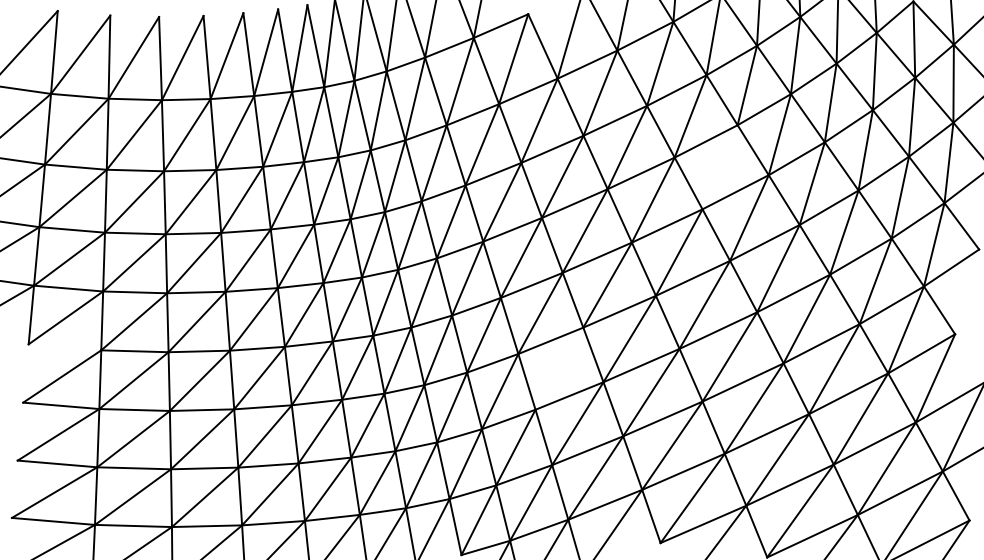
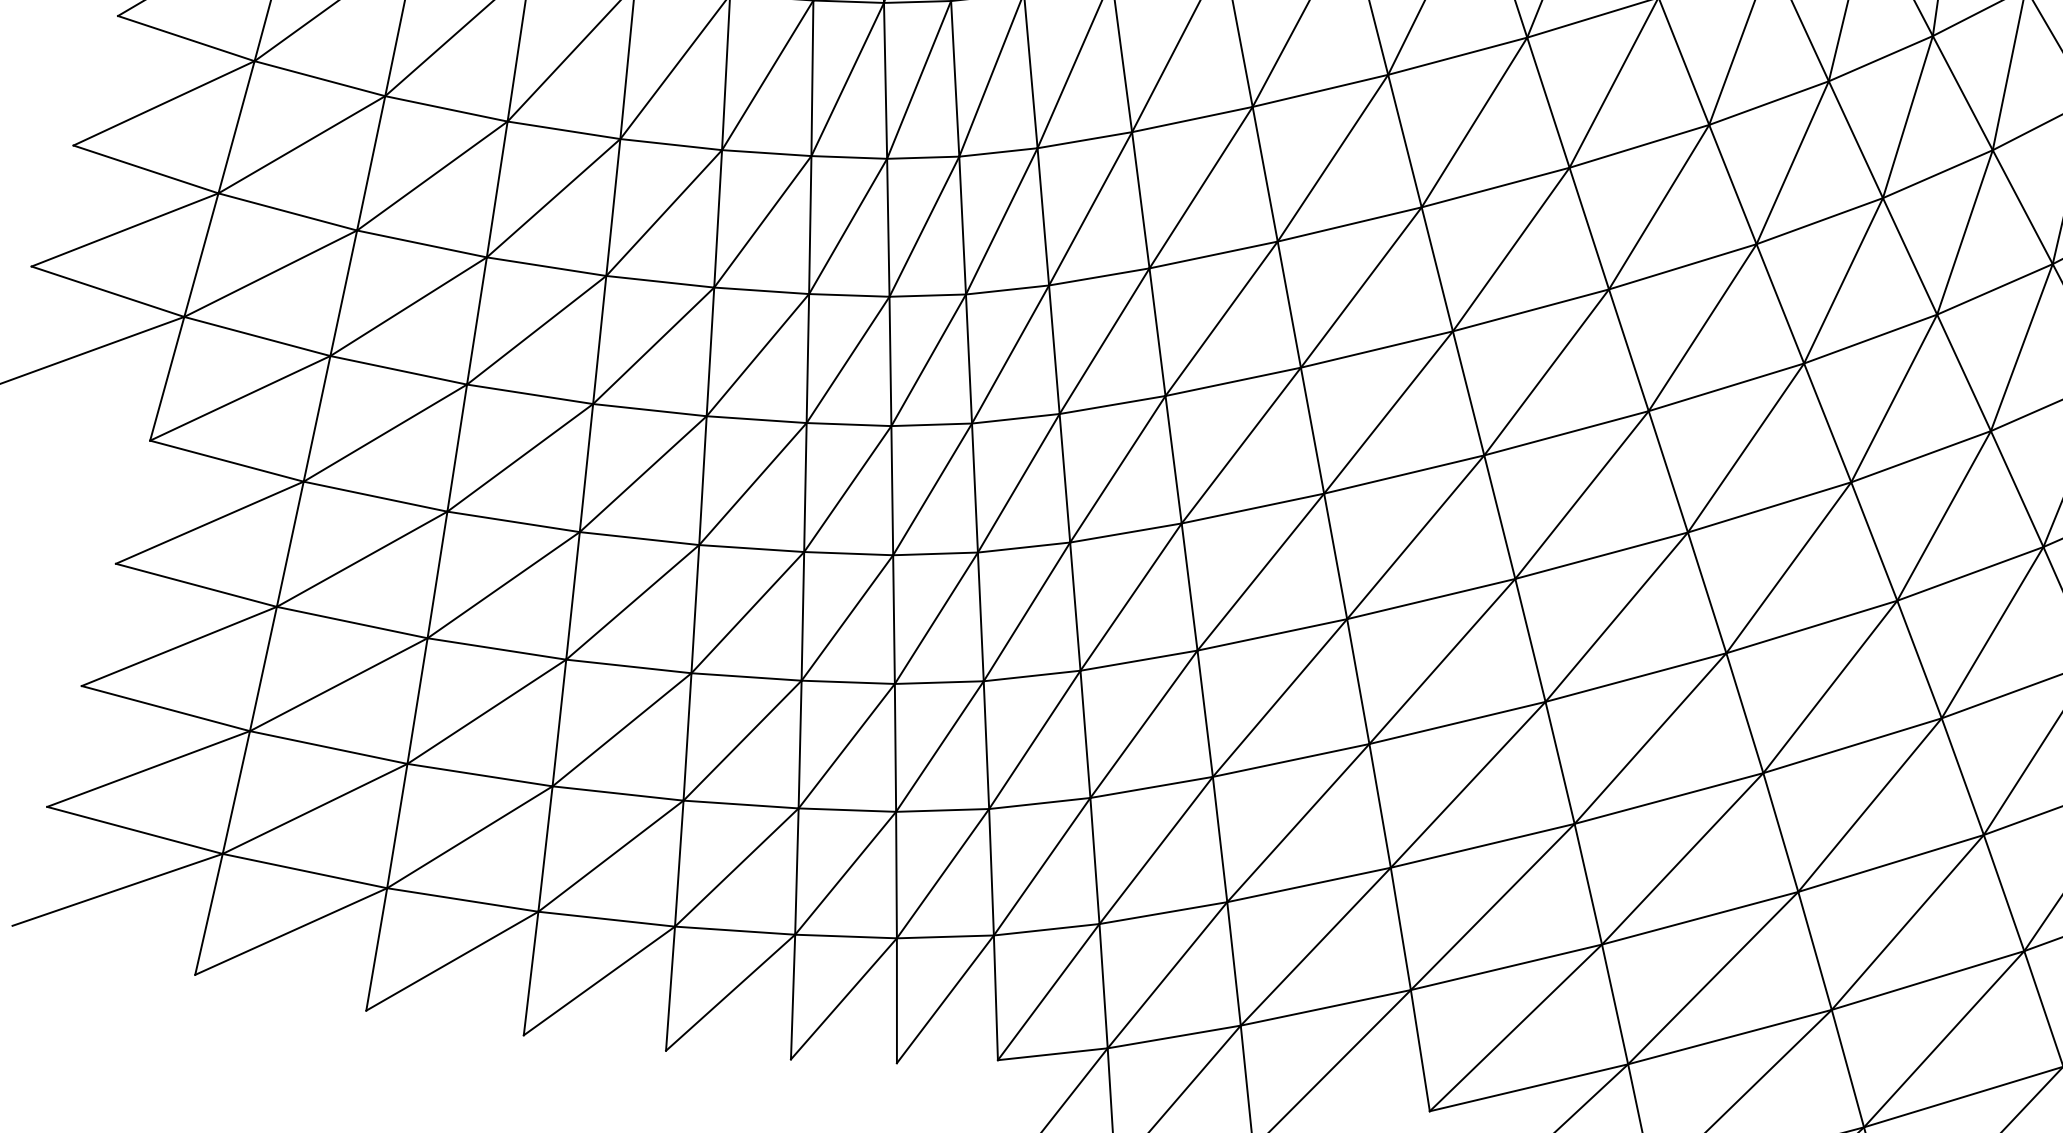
line: (719, 167) -> (1701, 327), added
line: (64, 347) -> (225, 461), added
line: (559, 368) -> (1280, 697), added

